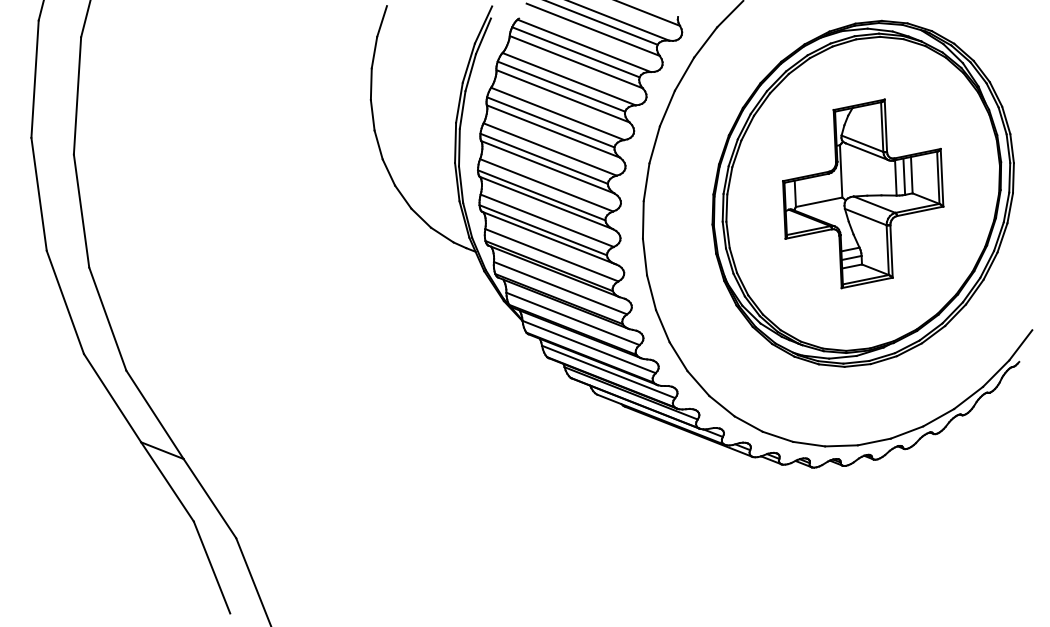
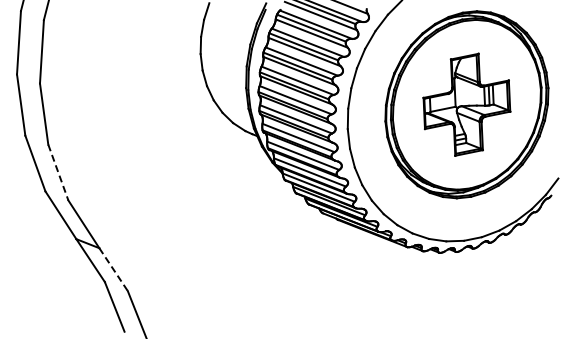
line: (108, 319) -> (58, 172), solid -> dashed
line: (209, 498) -> (113, 269), solid -> dashed

